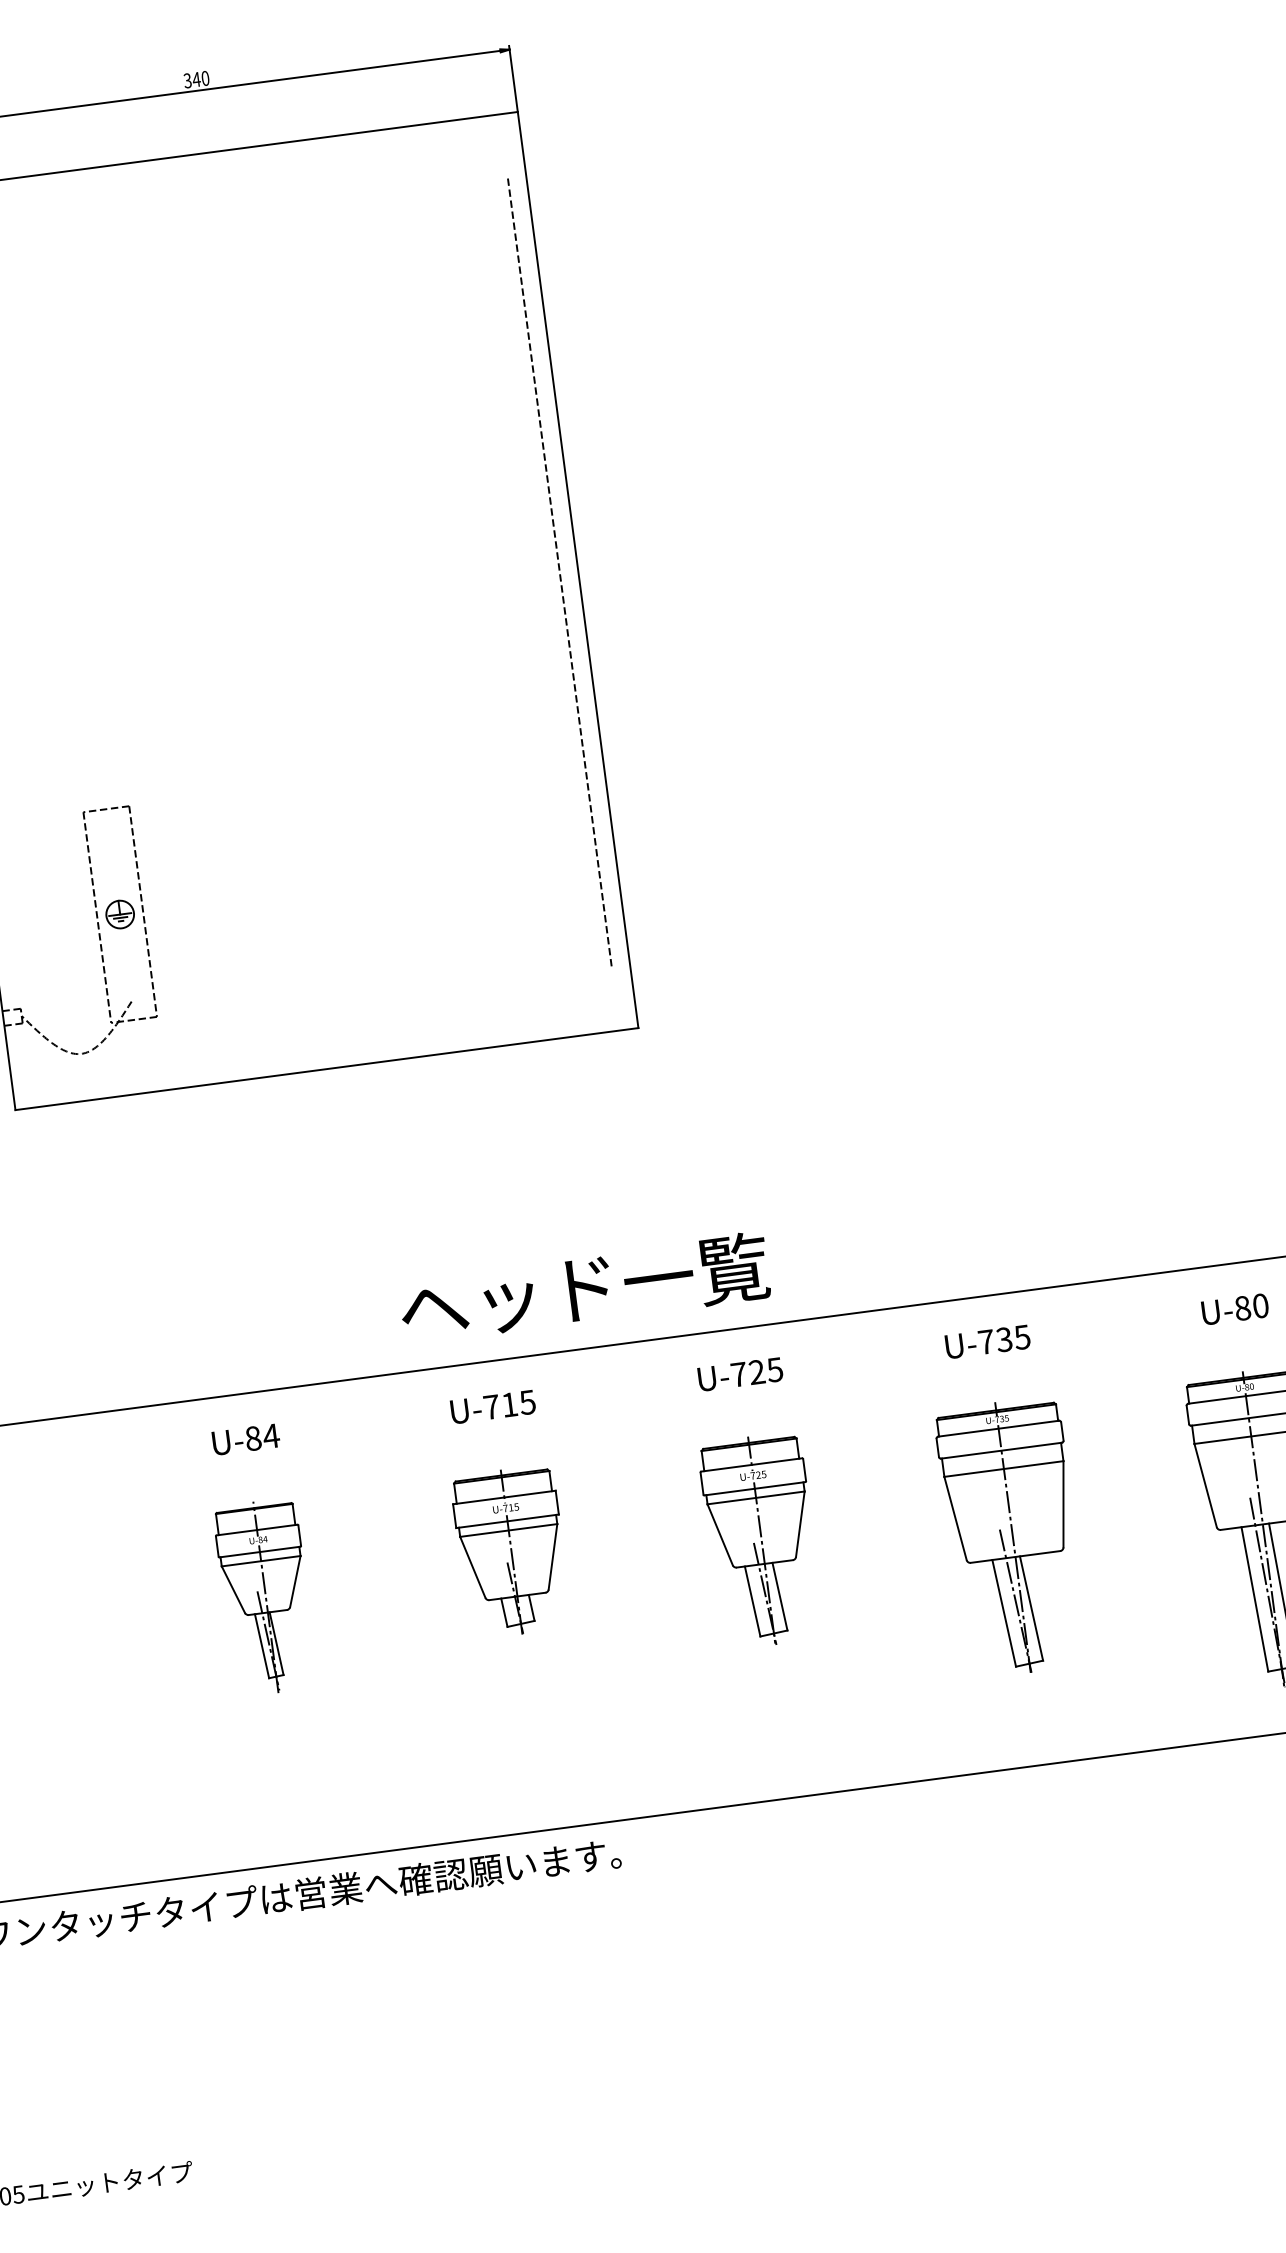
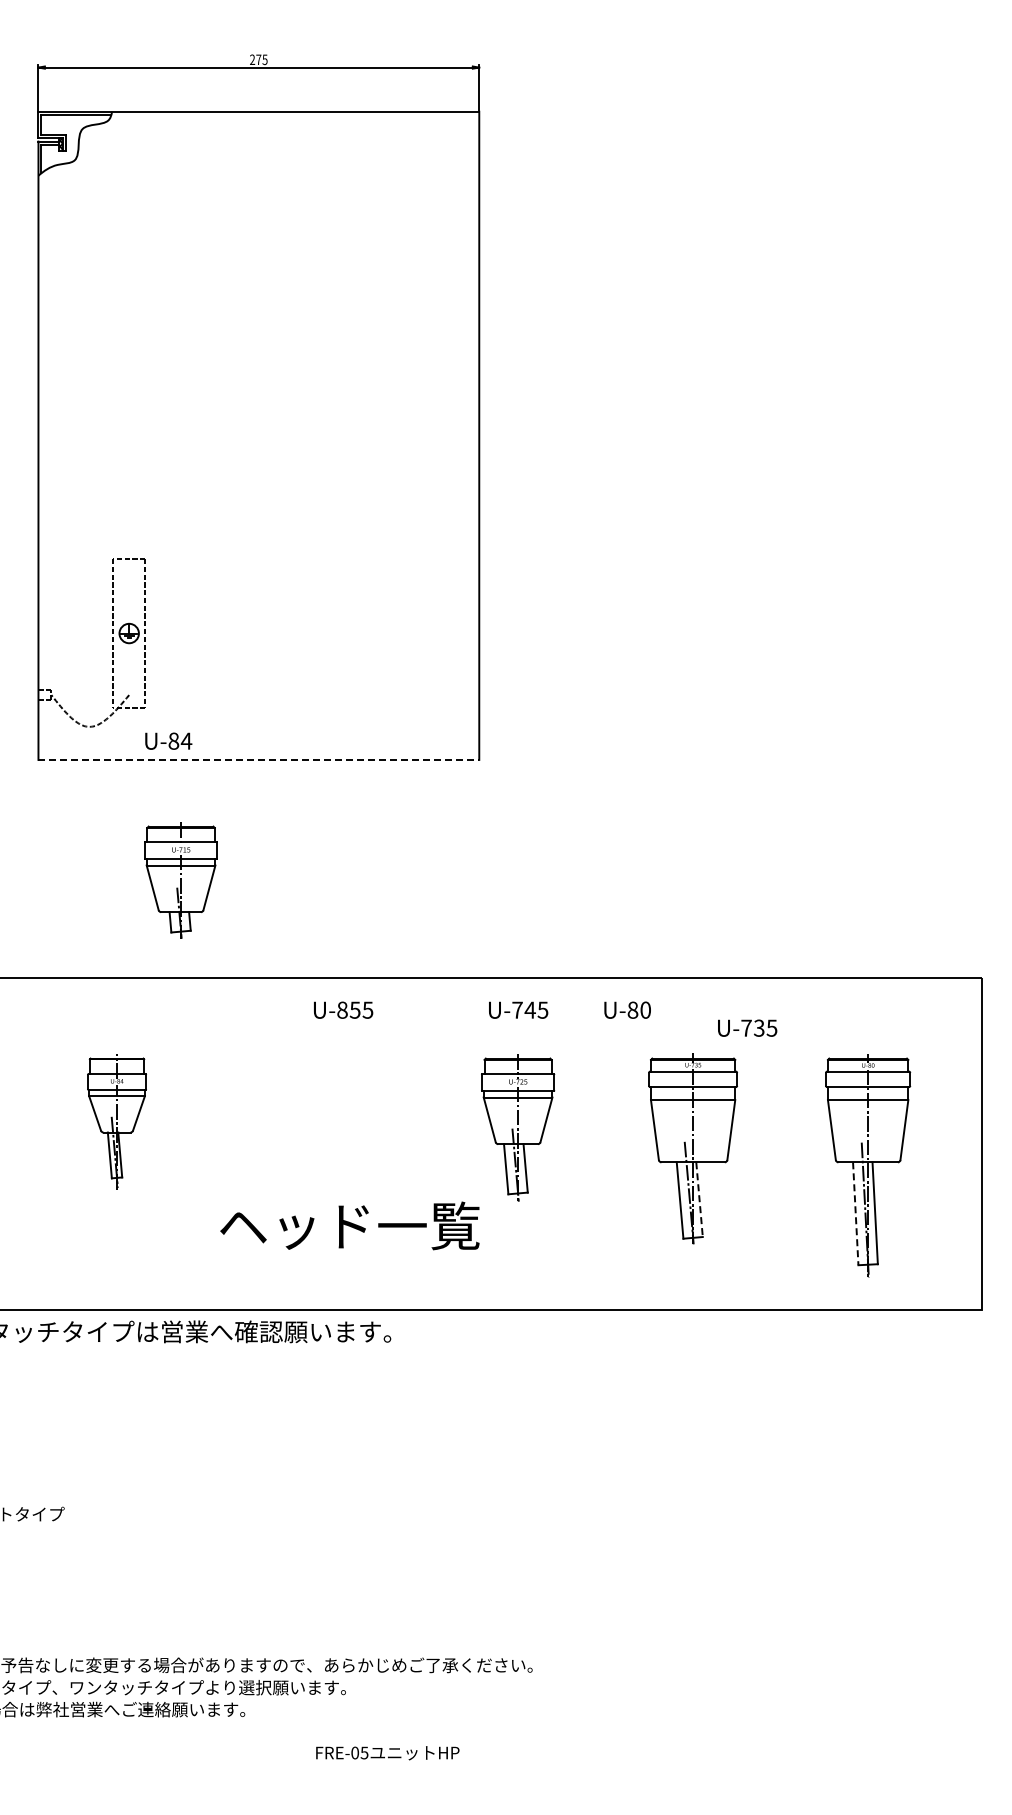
text: (196, 79) -> (258, 59), 340 -> 275
line: (560, 571) -> (466, 435), removed
line: (327, 1068) -> (259, 759), solid -> dashed
text: (583, 1287) -> (349, 1225), moved
text: (1234, 1308) -> (627, 1009), moved
text: (987, 1340) -> (747, 1027), moved
text: (755, 1371) -> (529, 1009), U-725 -> U-745
text: (500, 1405) -> (348, 1009), U-715 -> U-855
text: (245, 1438) -> (168, 740), moved
part: (510, 1551) -> (180, 880), moved
part: (265, 1597) -> (116, 1121), moved
line: (1254, 1599) -> (855, 1213), solid -> dashed
line: (1031, 1609) -> (699, 1200), solid -> dashed

